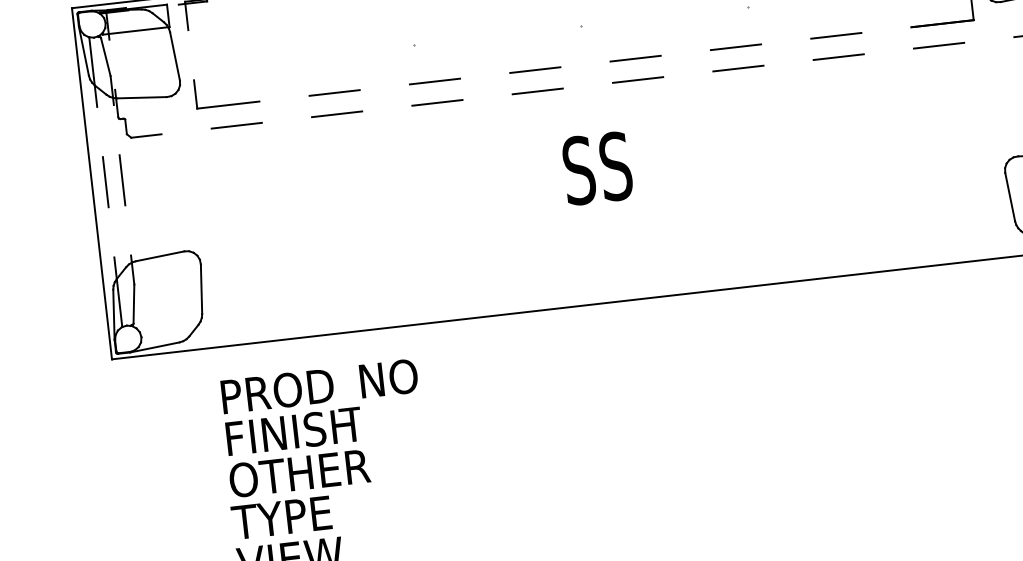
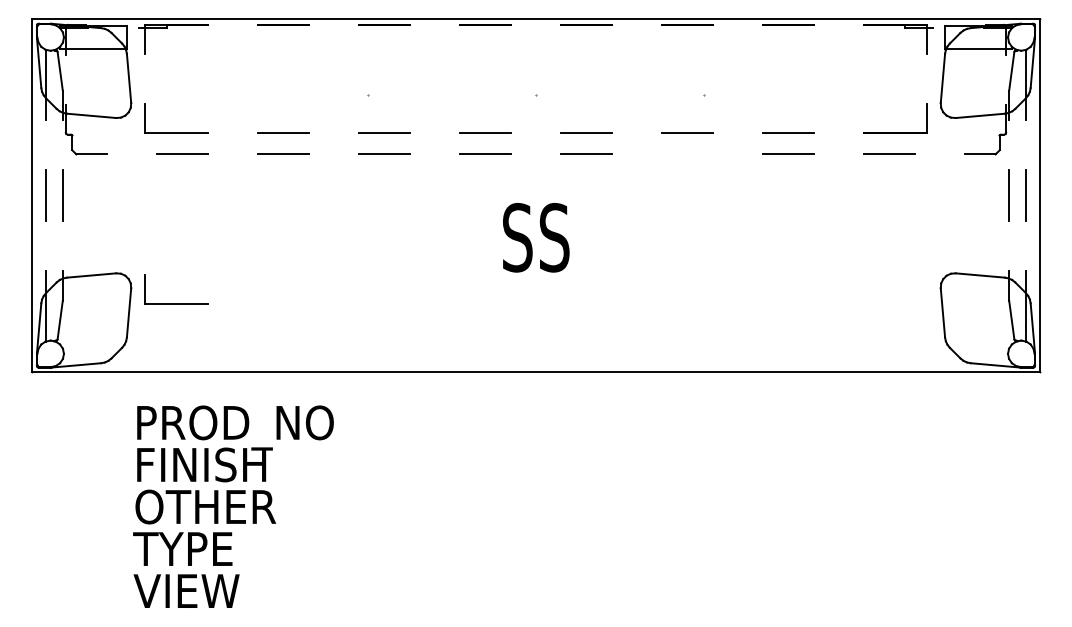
line: (738, 68) -> (687, 154), removed
part: (247, 274) -> (176, 303), added

